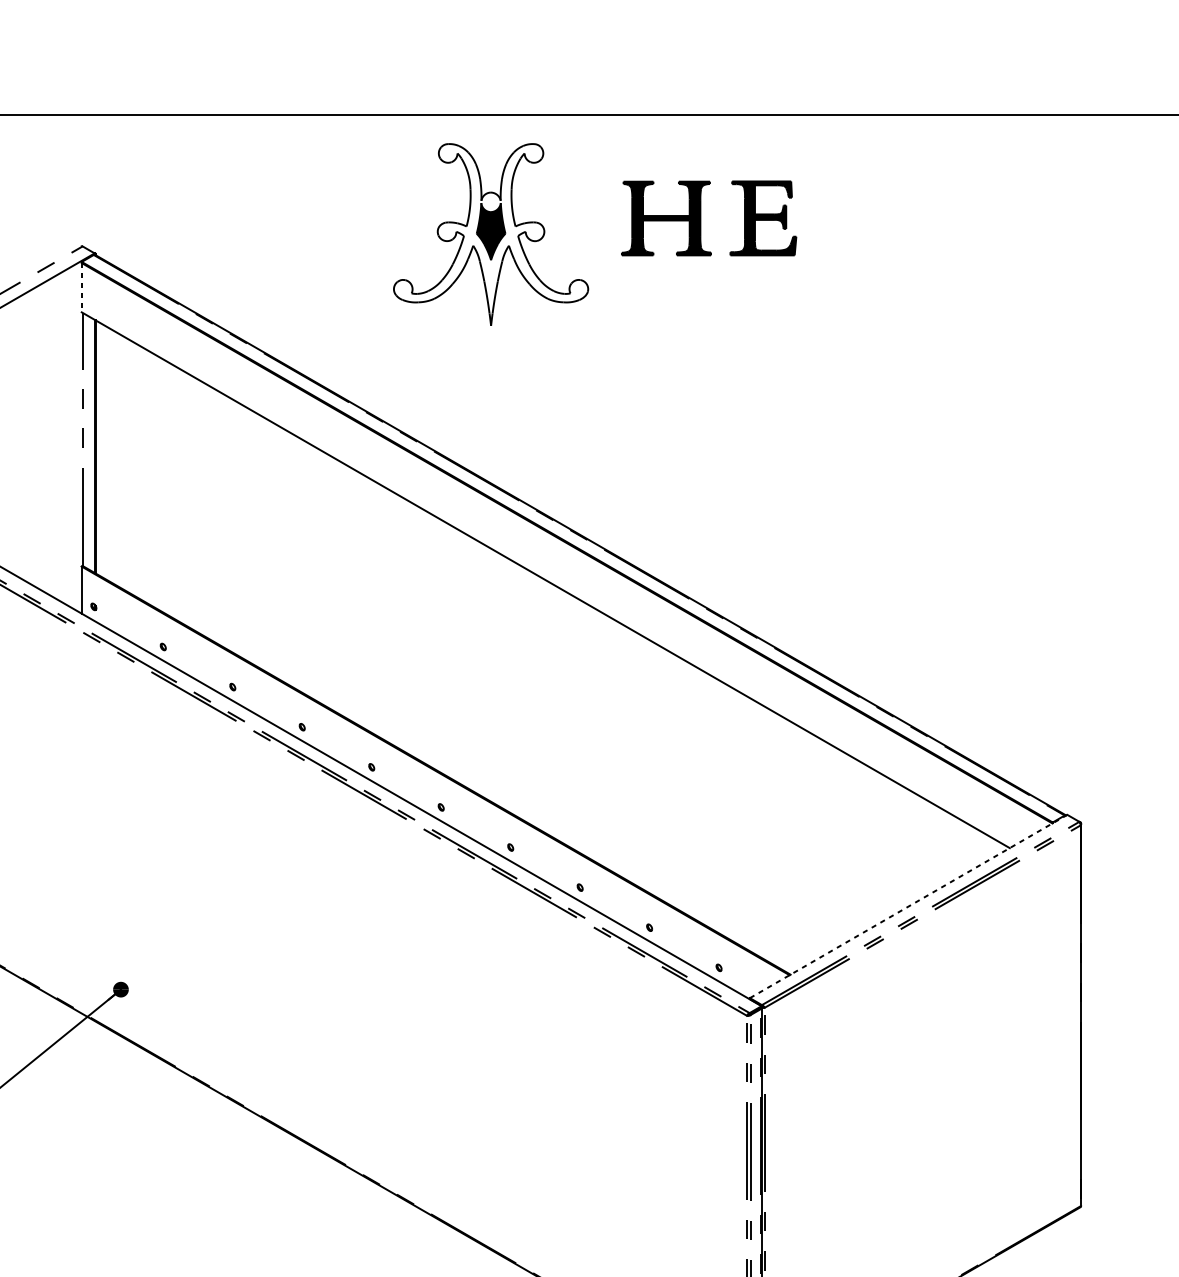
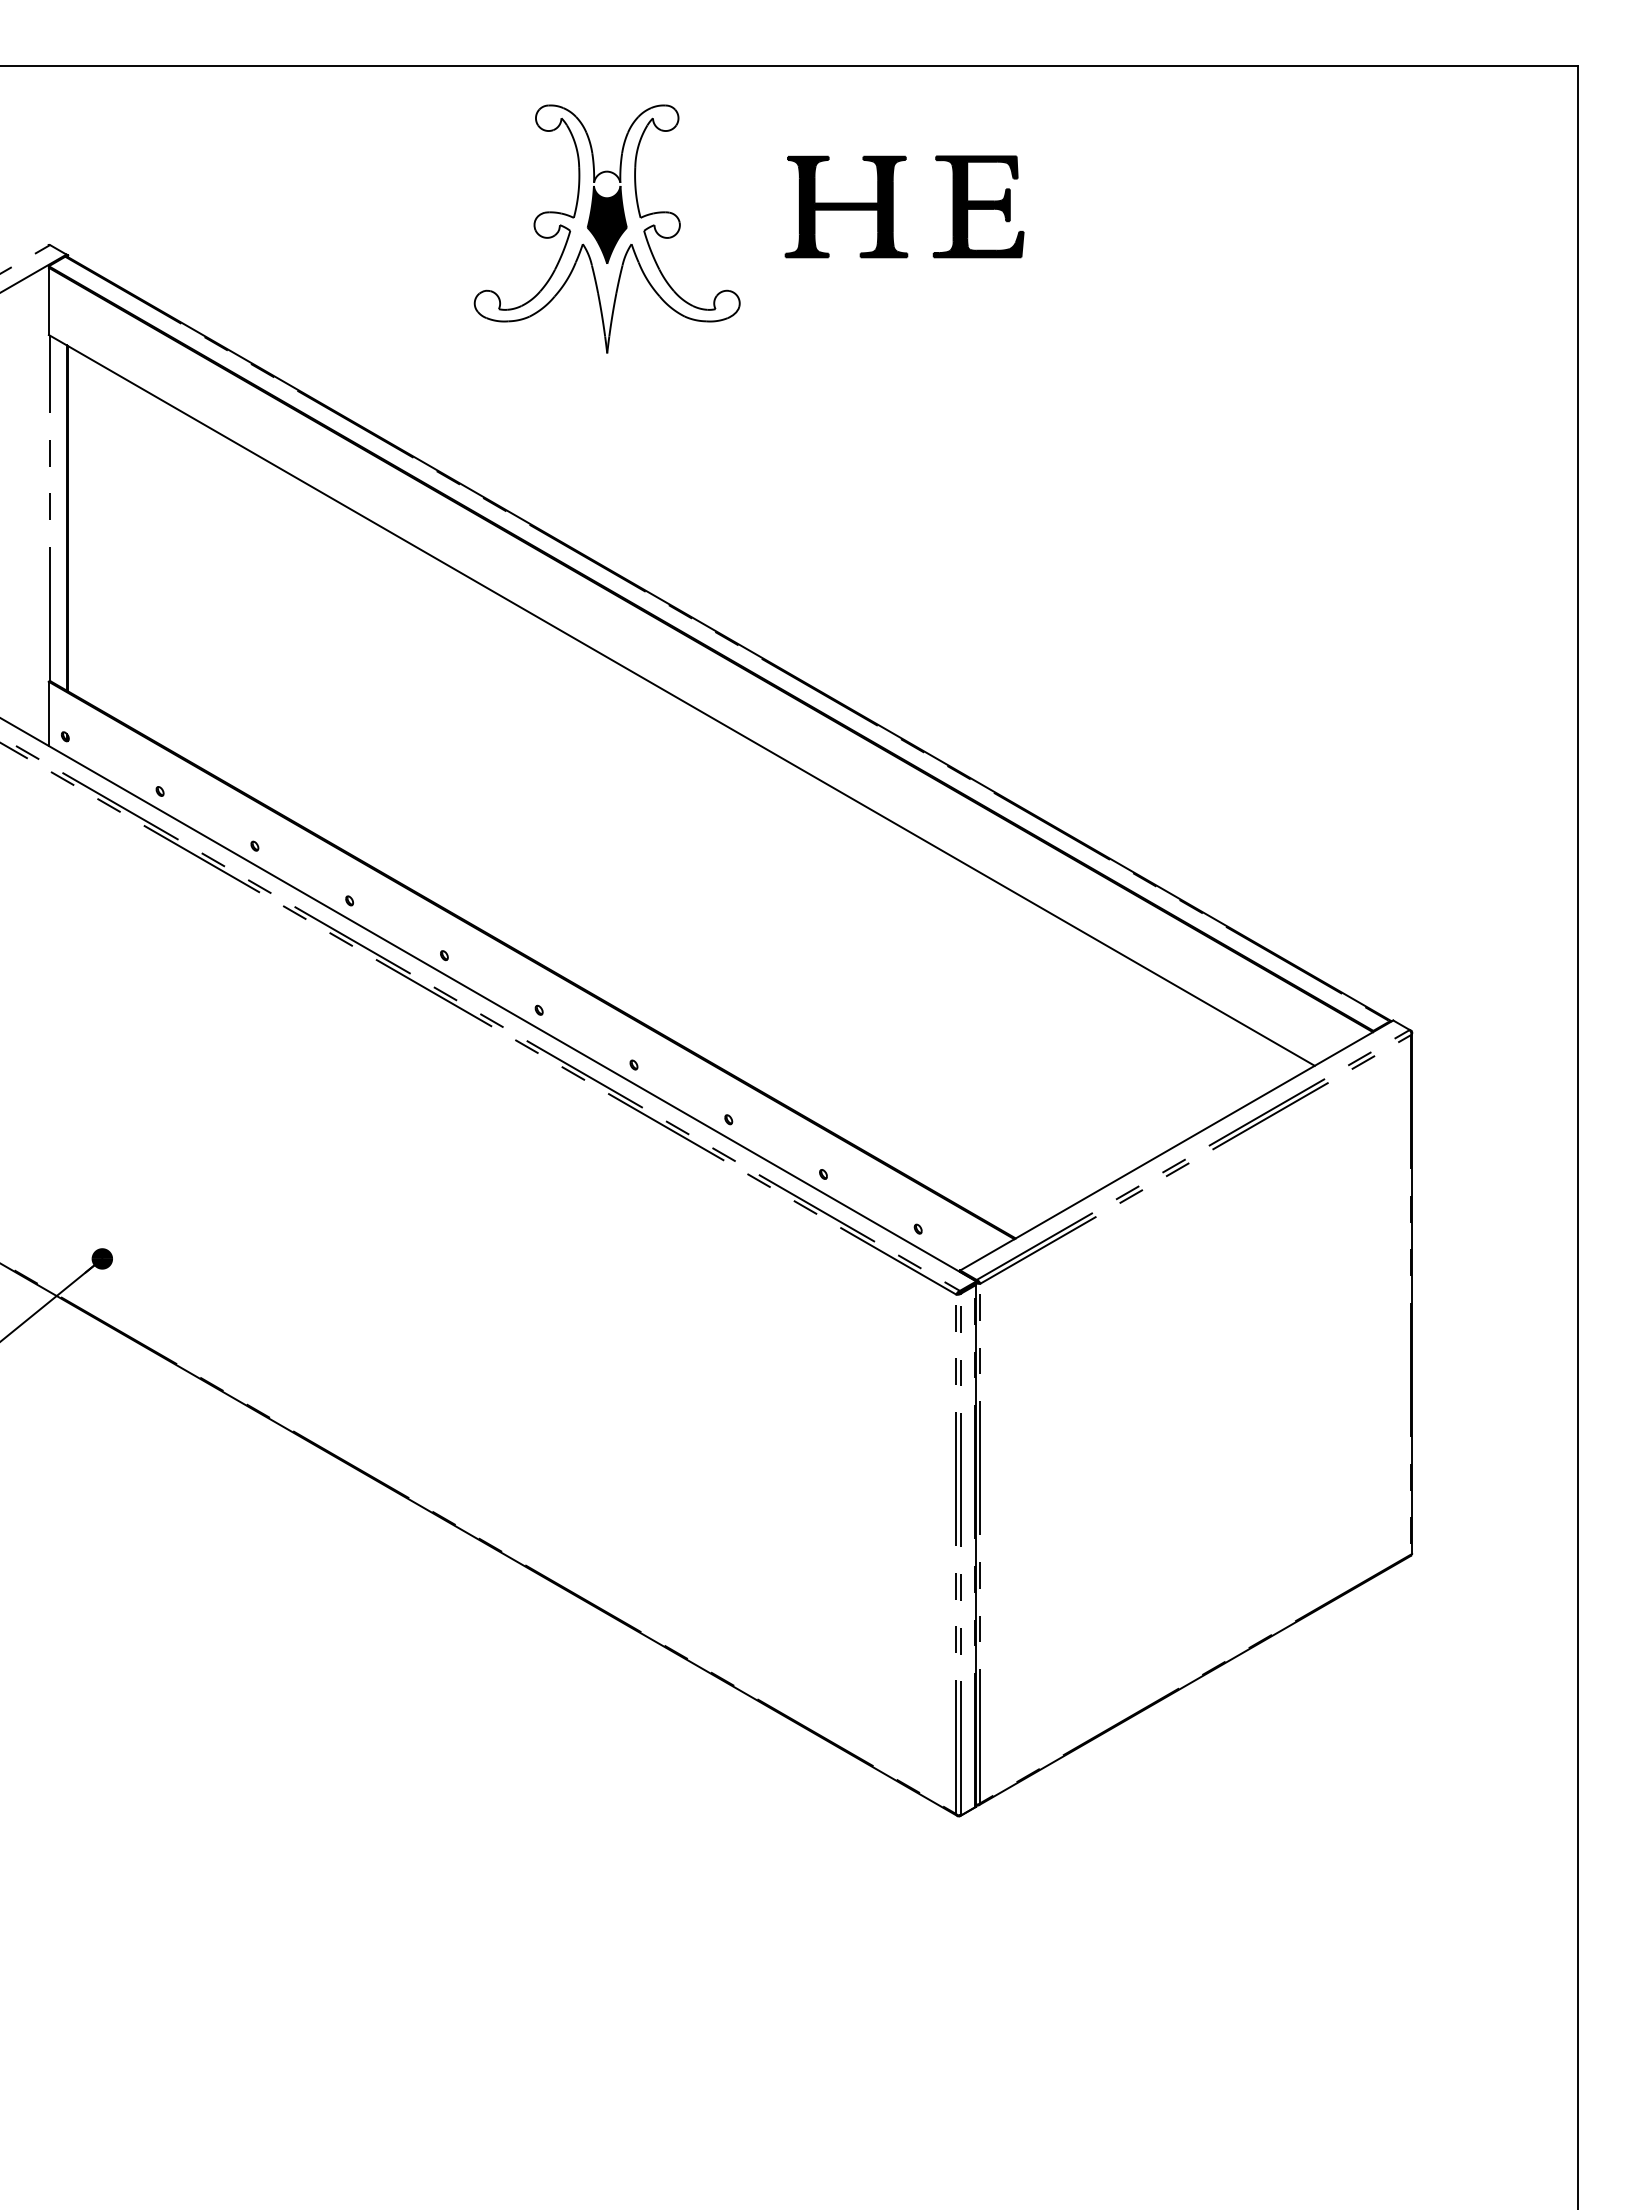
line: (81, 287) -> (48, 301), dashed -> solid
line: (908, 906) -> (1176, 1145), dashed -> solid

